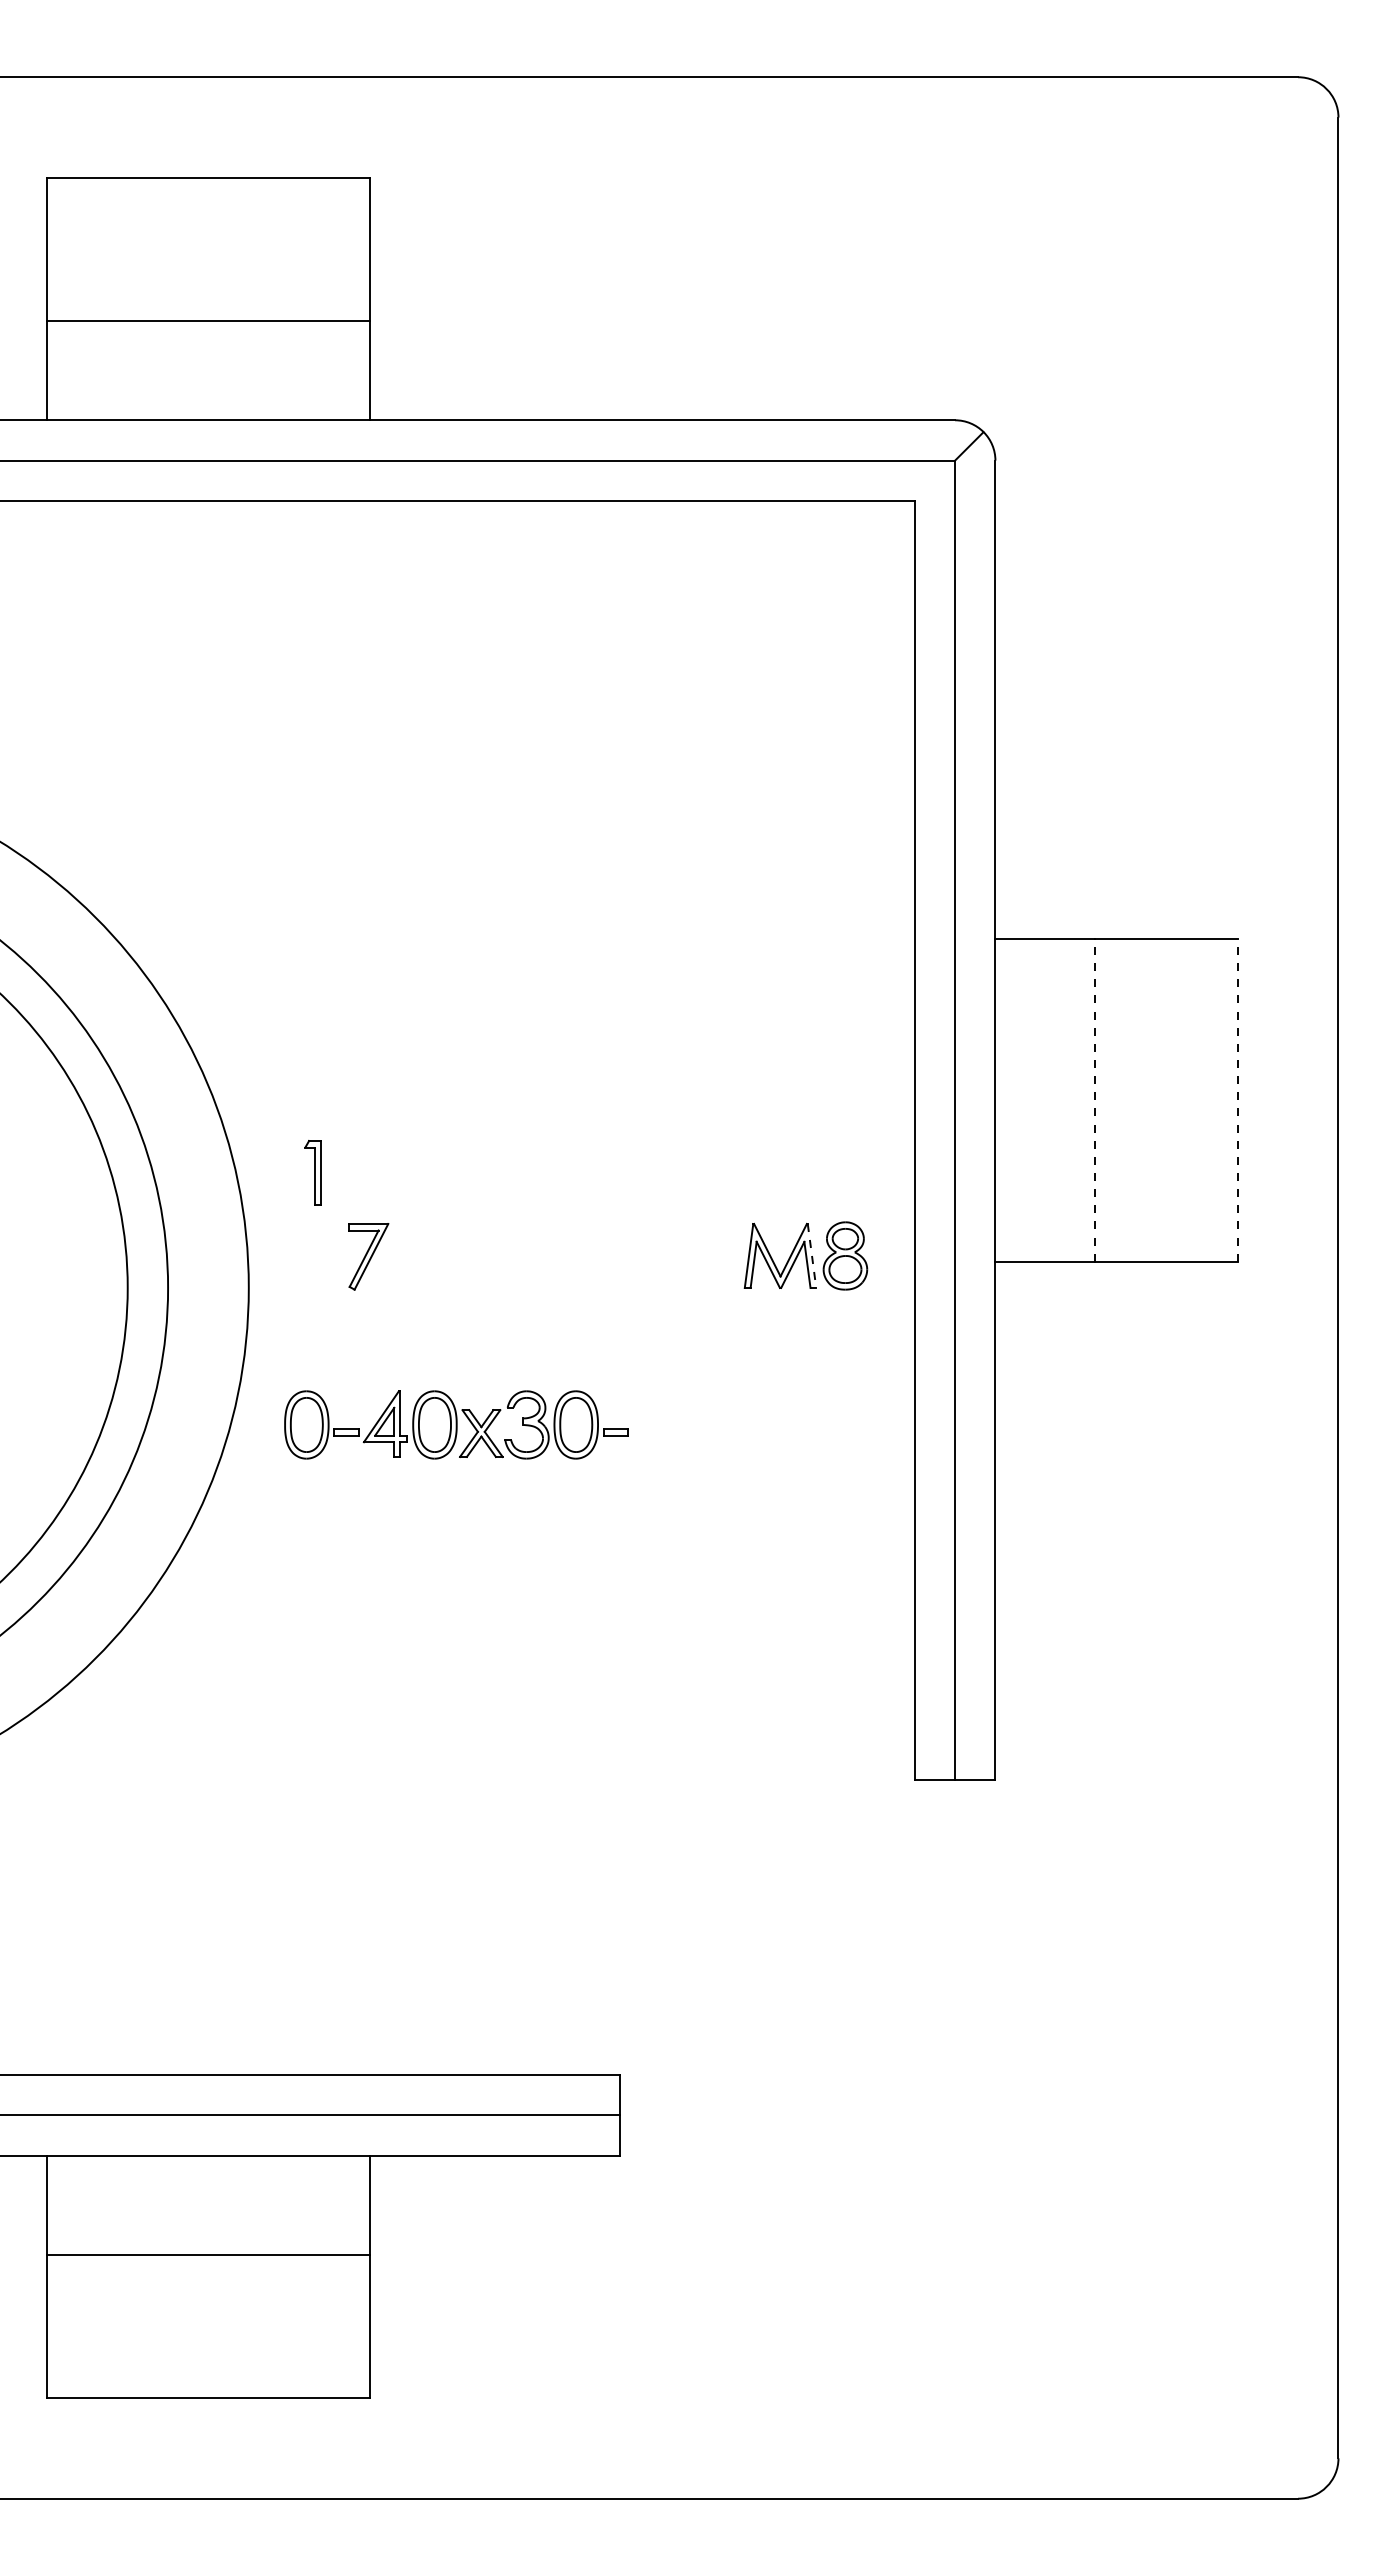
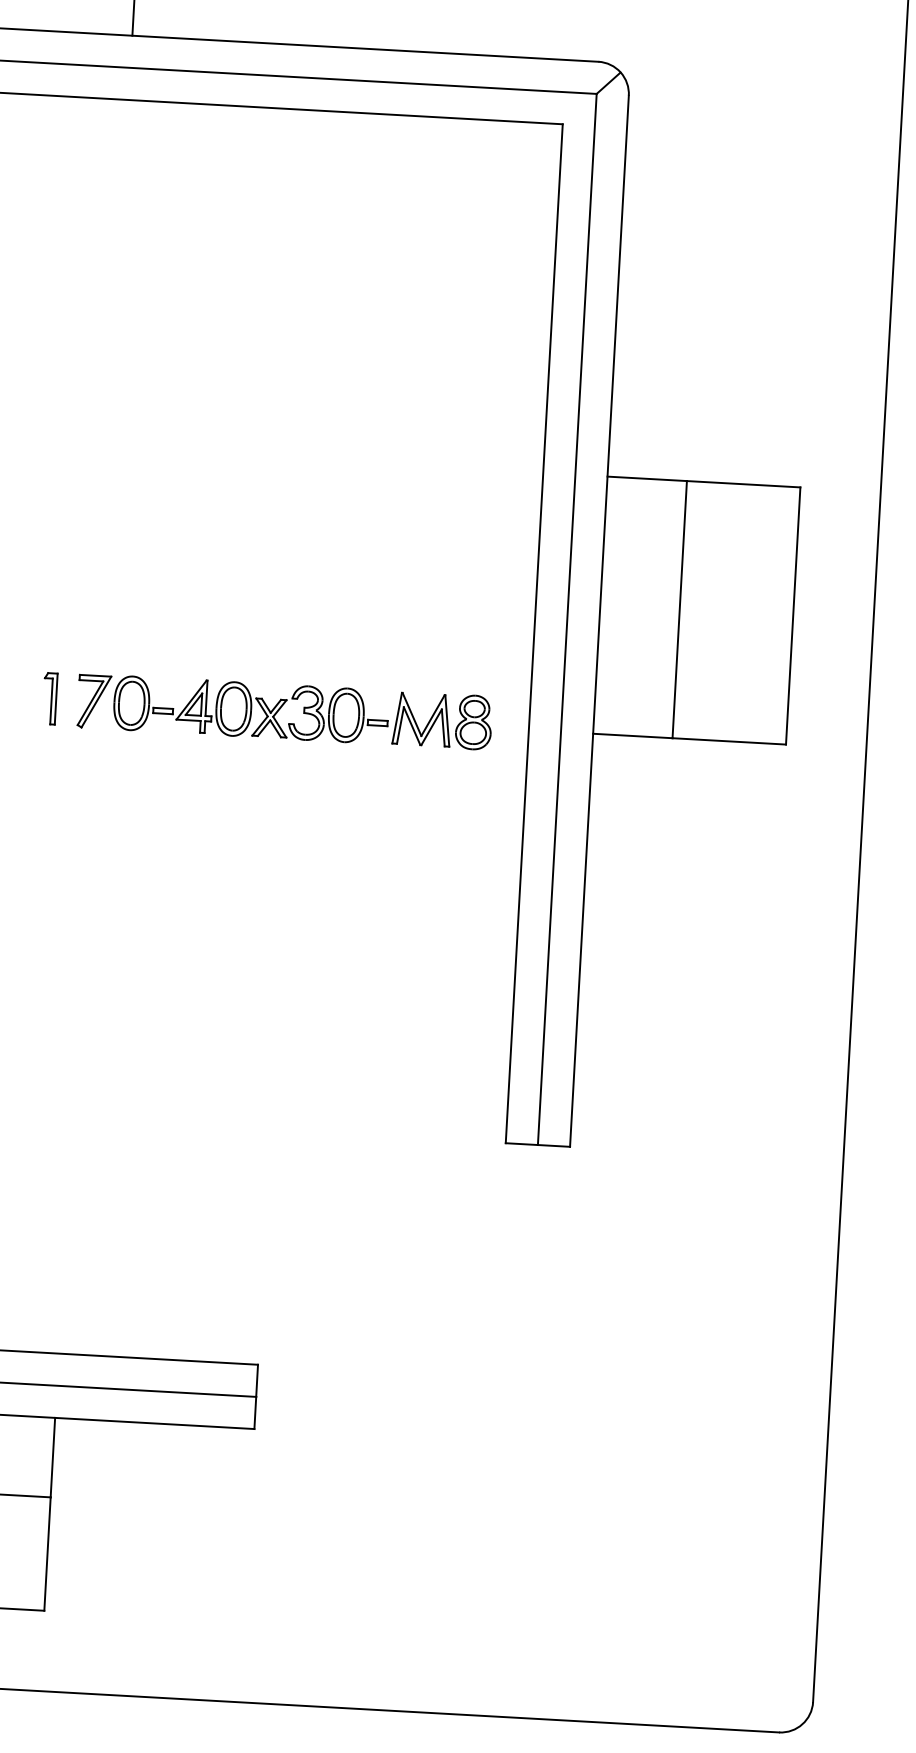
line: (1095, 1099) -> (680, 609), dashed -> solid
line: (1237, 1099) -> (793, 615), dashed -> solid
part: (312, 1172) -> (49, 698), moved
line: (812, 1256) -> (447, 721), dashed -> solid
part: (456, 1424) -> (251, 709), moved

